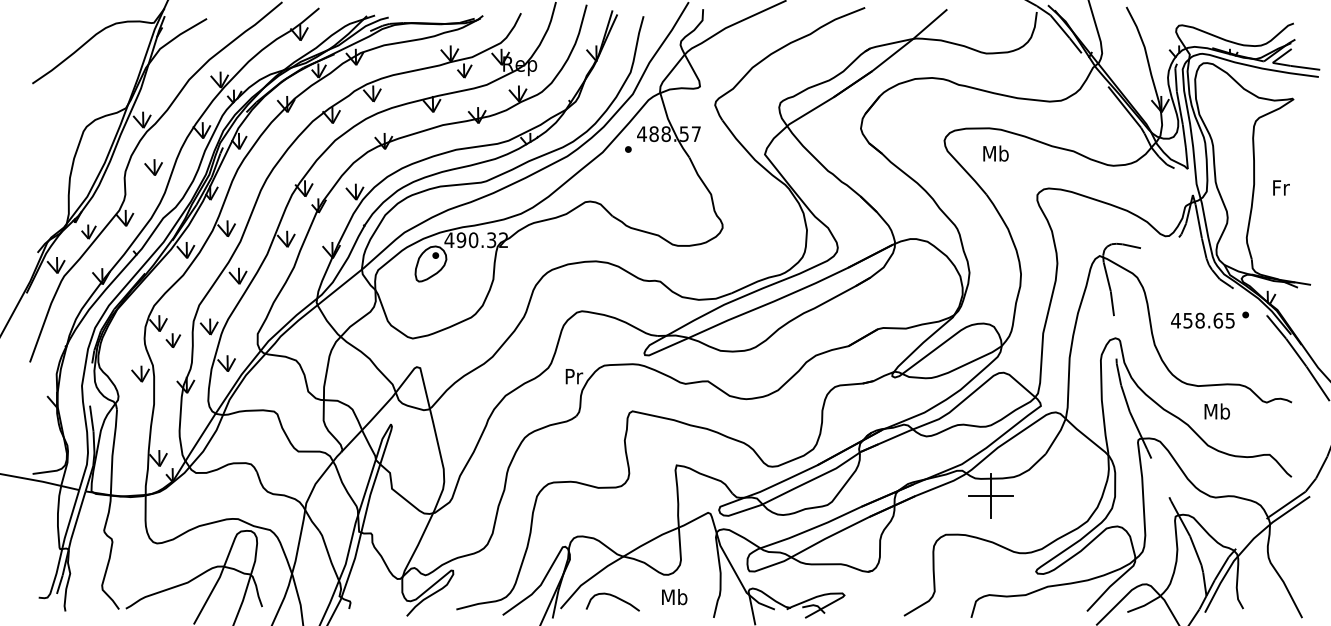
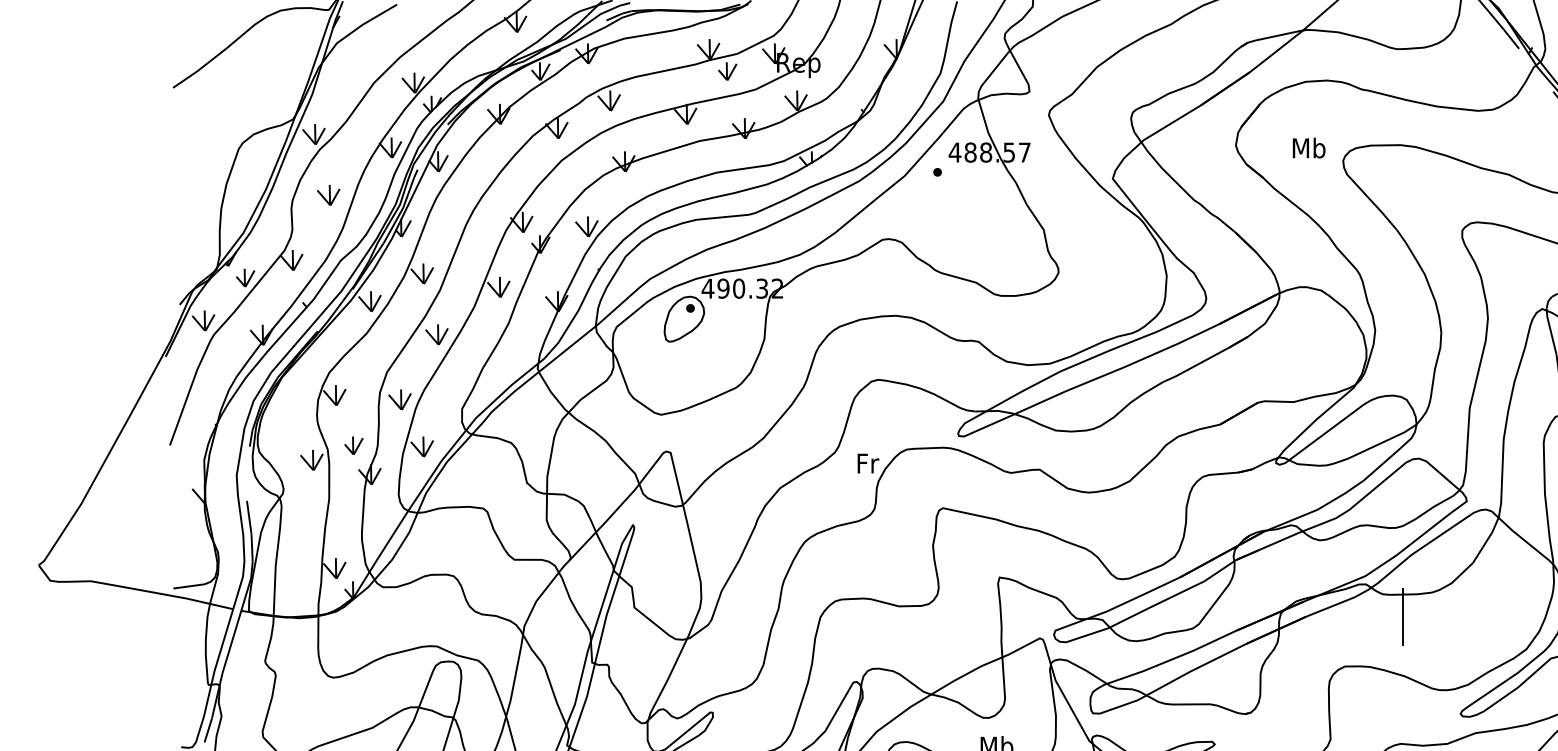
text: (995, 153) -> (1308, 147), moved
part: (173, 340) -> (354, 445), moved
text: (574, 376) -> (868, 463), Pr -> Fr
line: (991, 496) -> (1403, 617), removed

